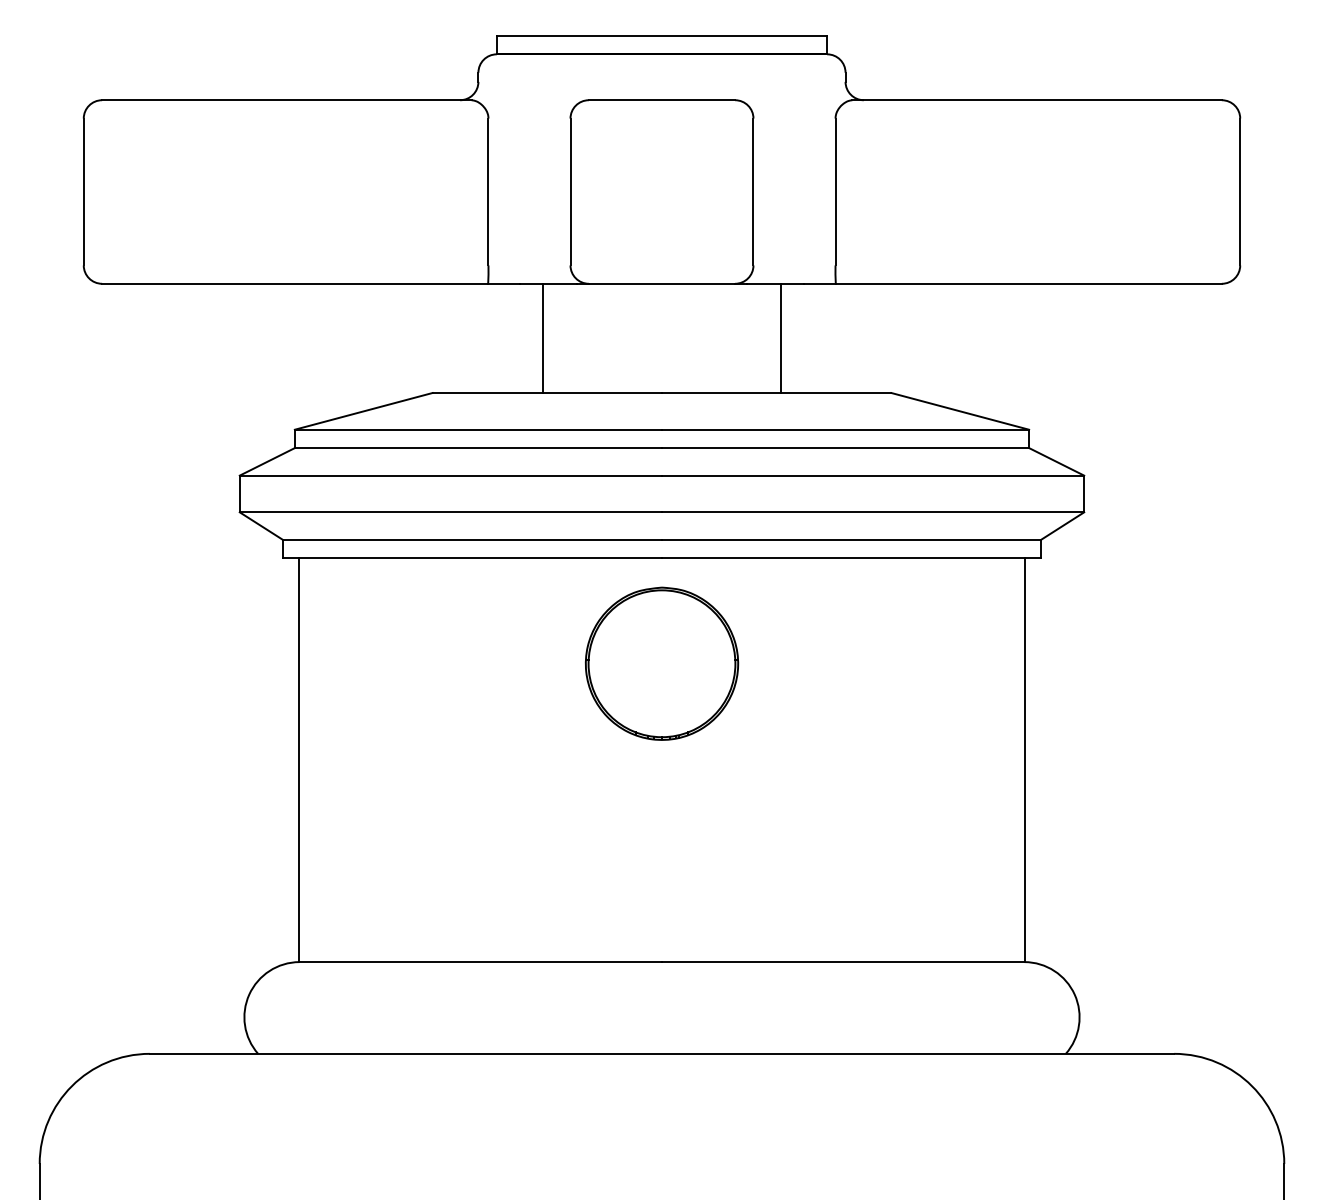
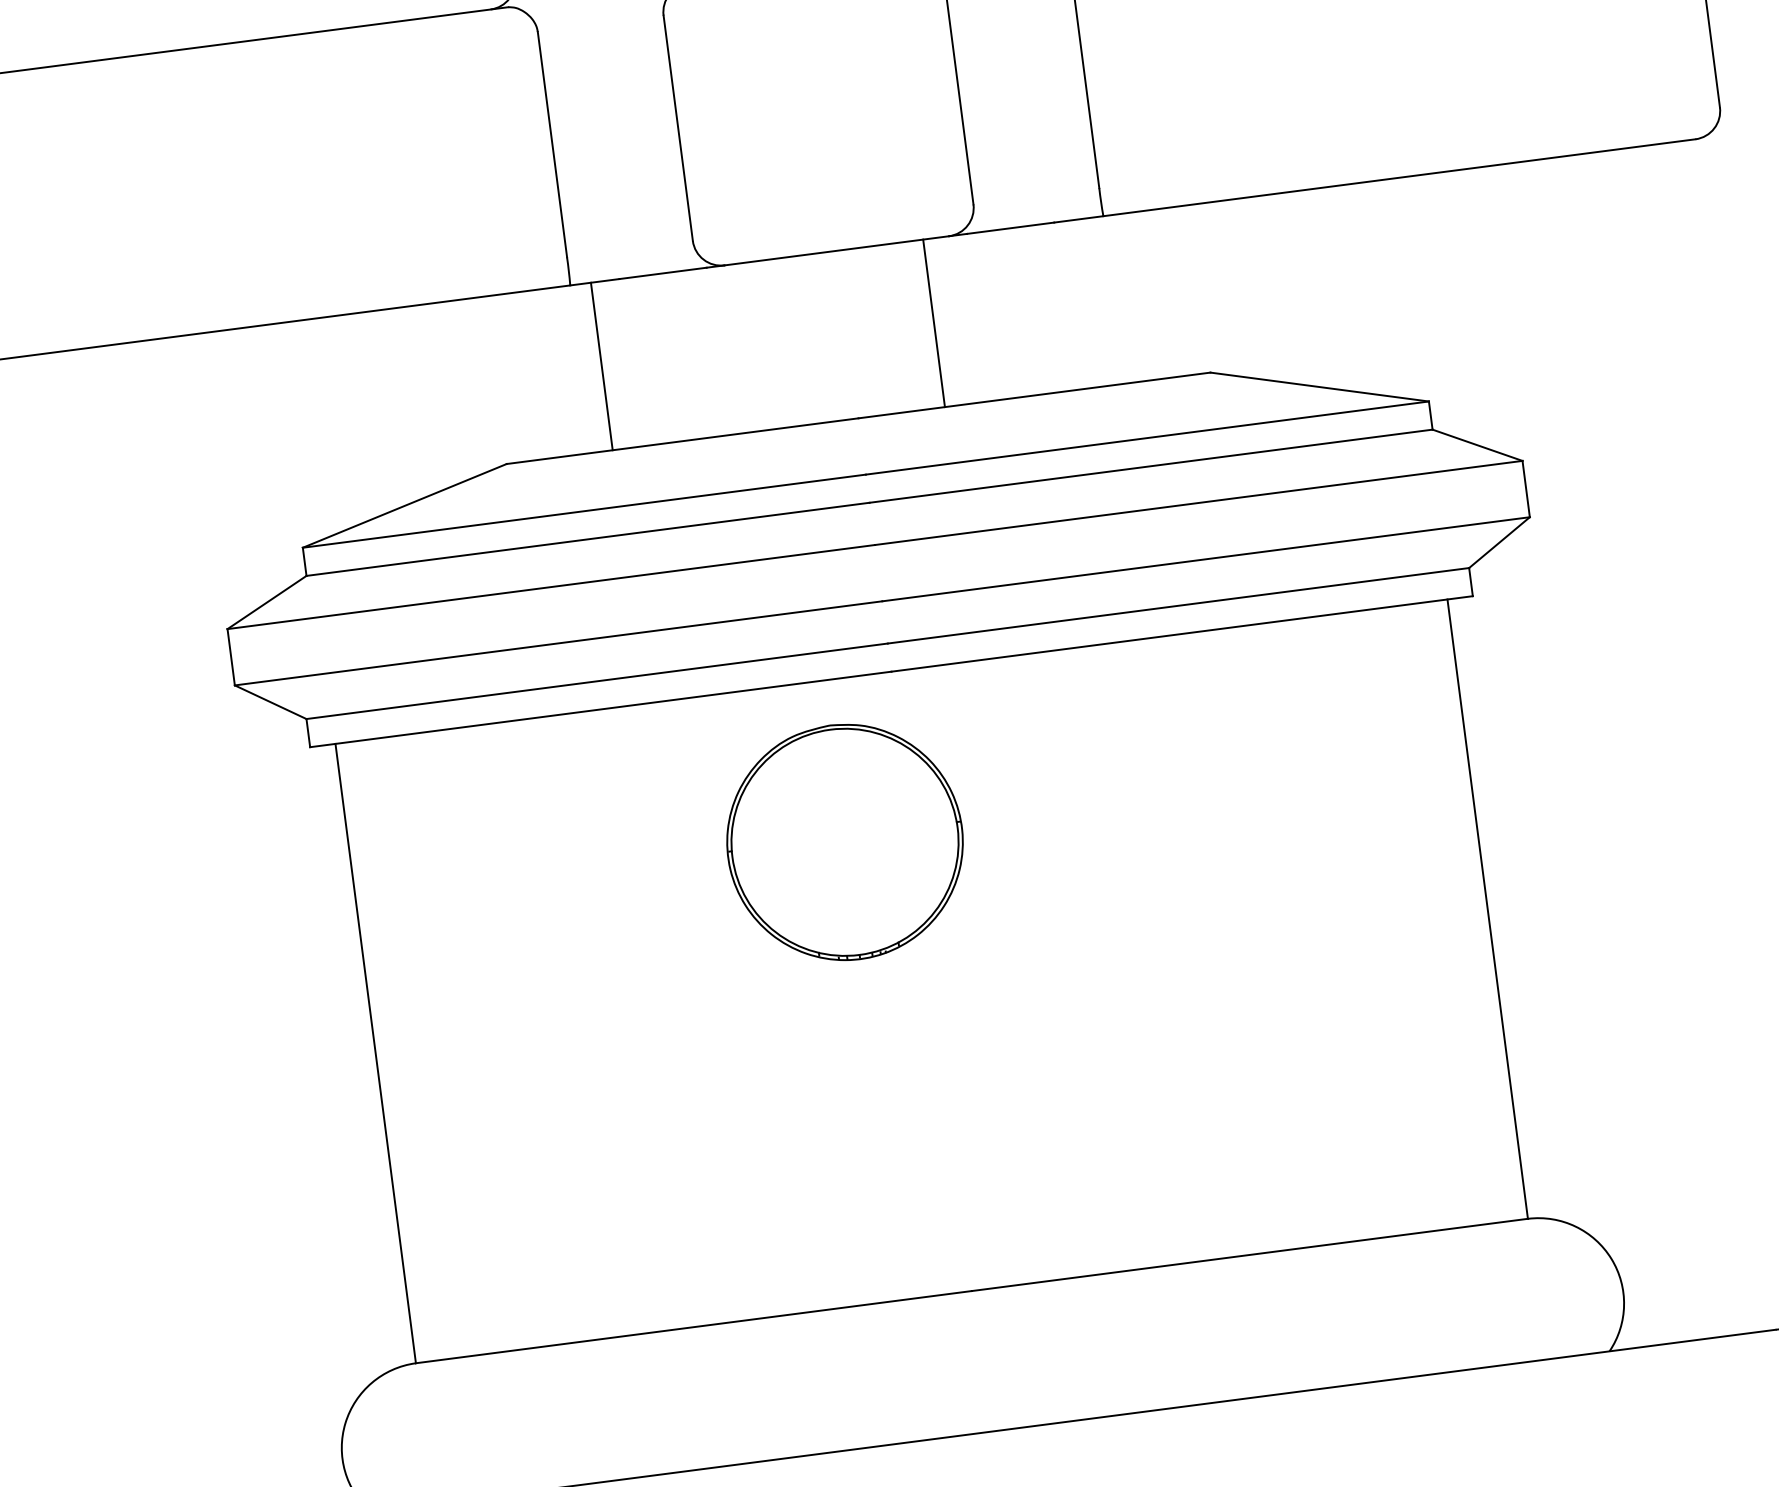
line: (542, 338) -> (601, 366), moved
line: (781, 338) -> (934, 323), moved
part: (661, 663) -> (844, 841), moved

